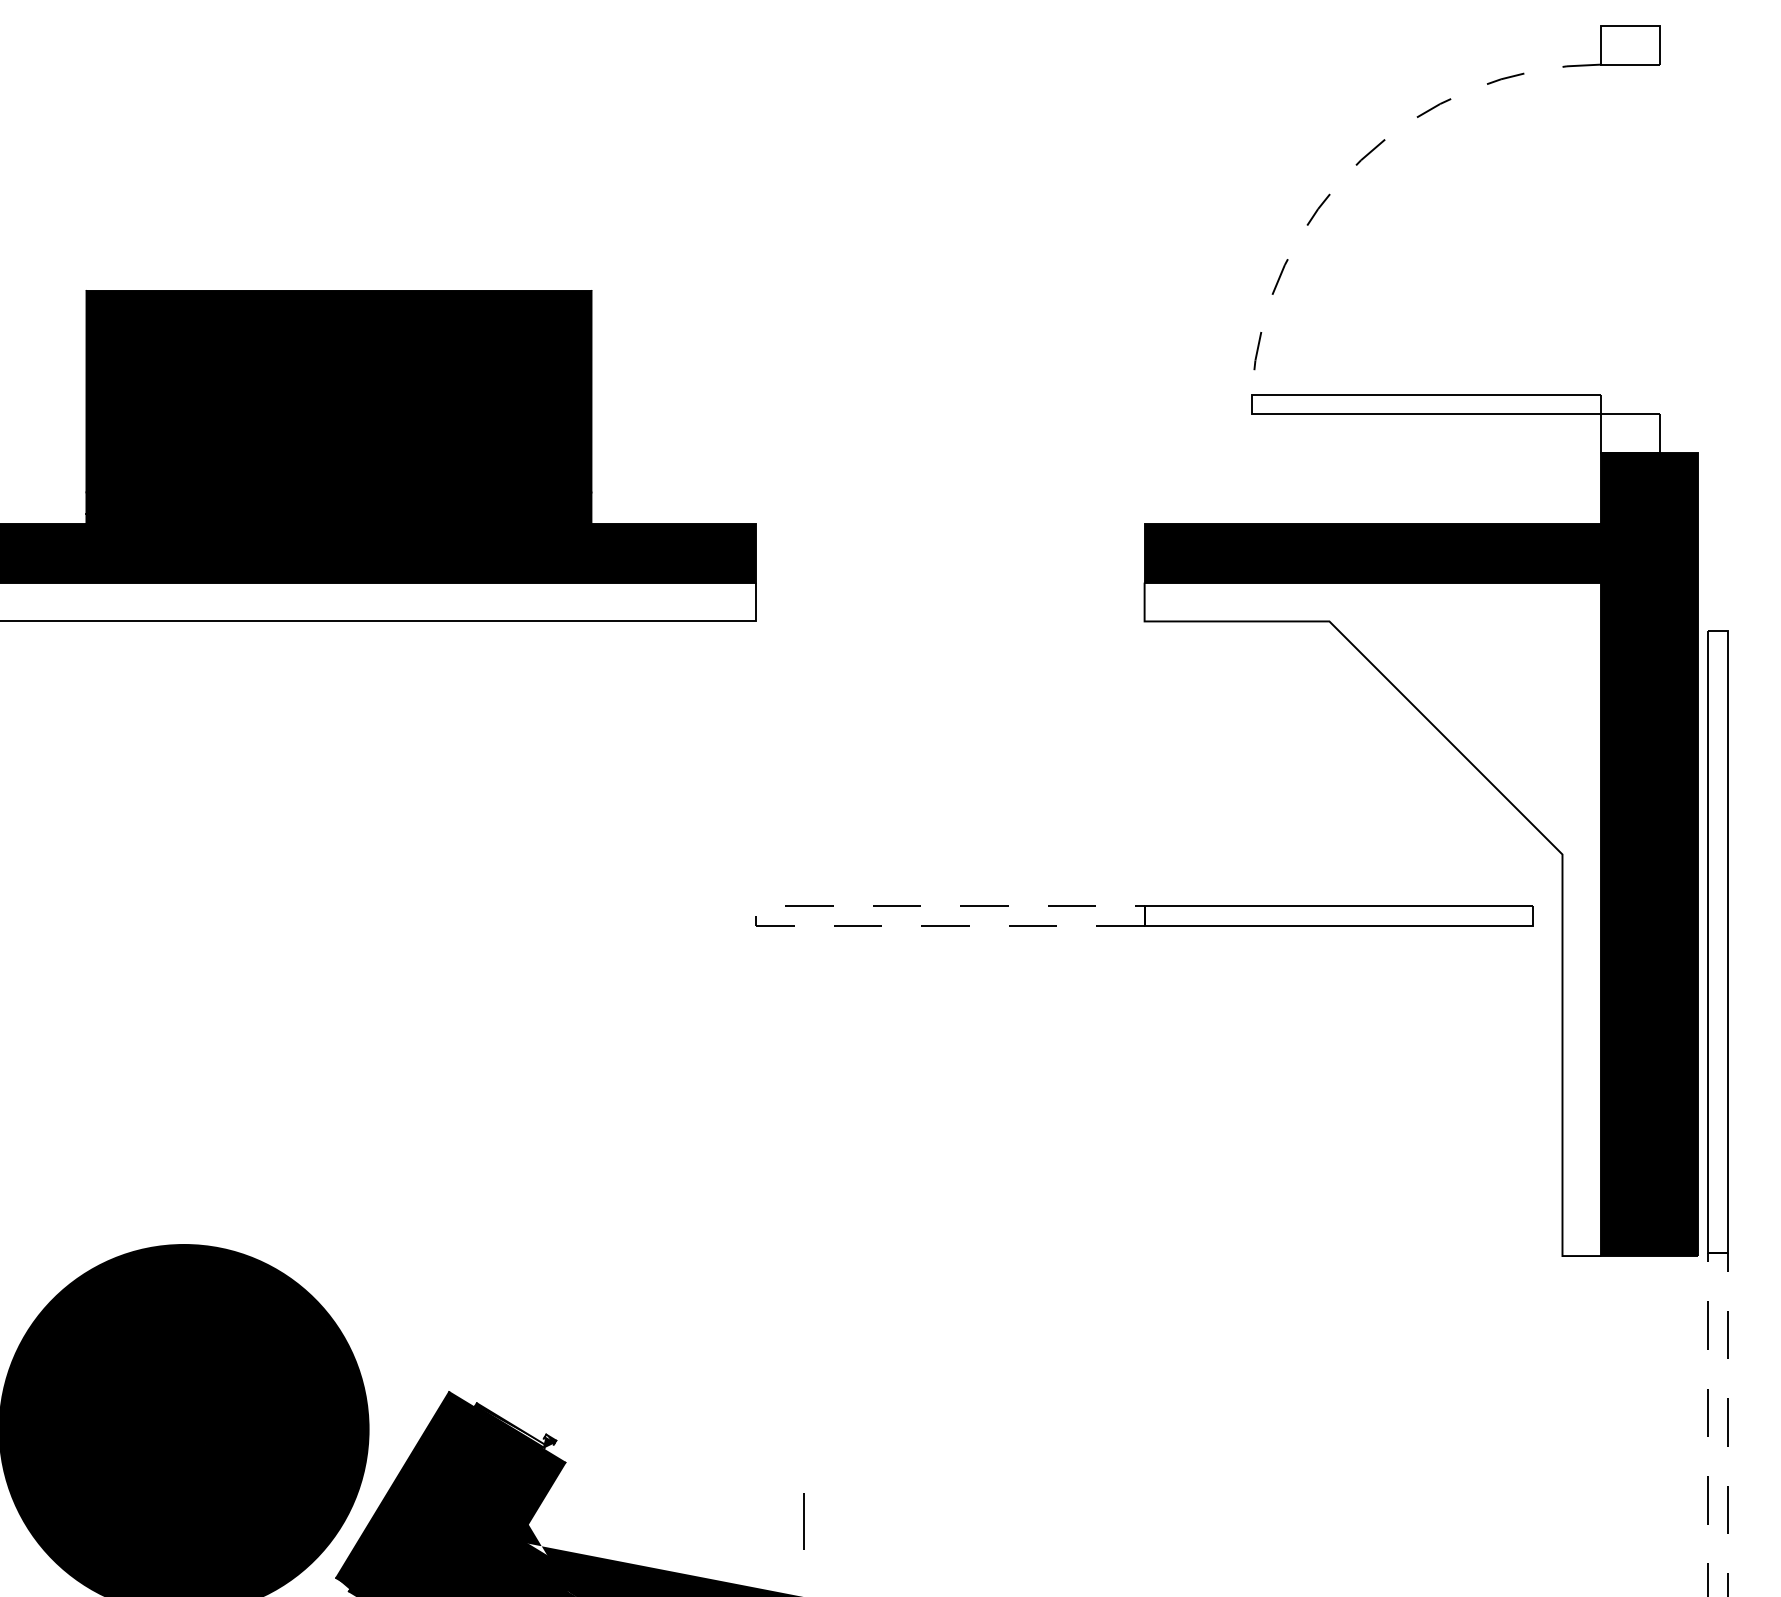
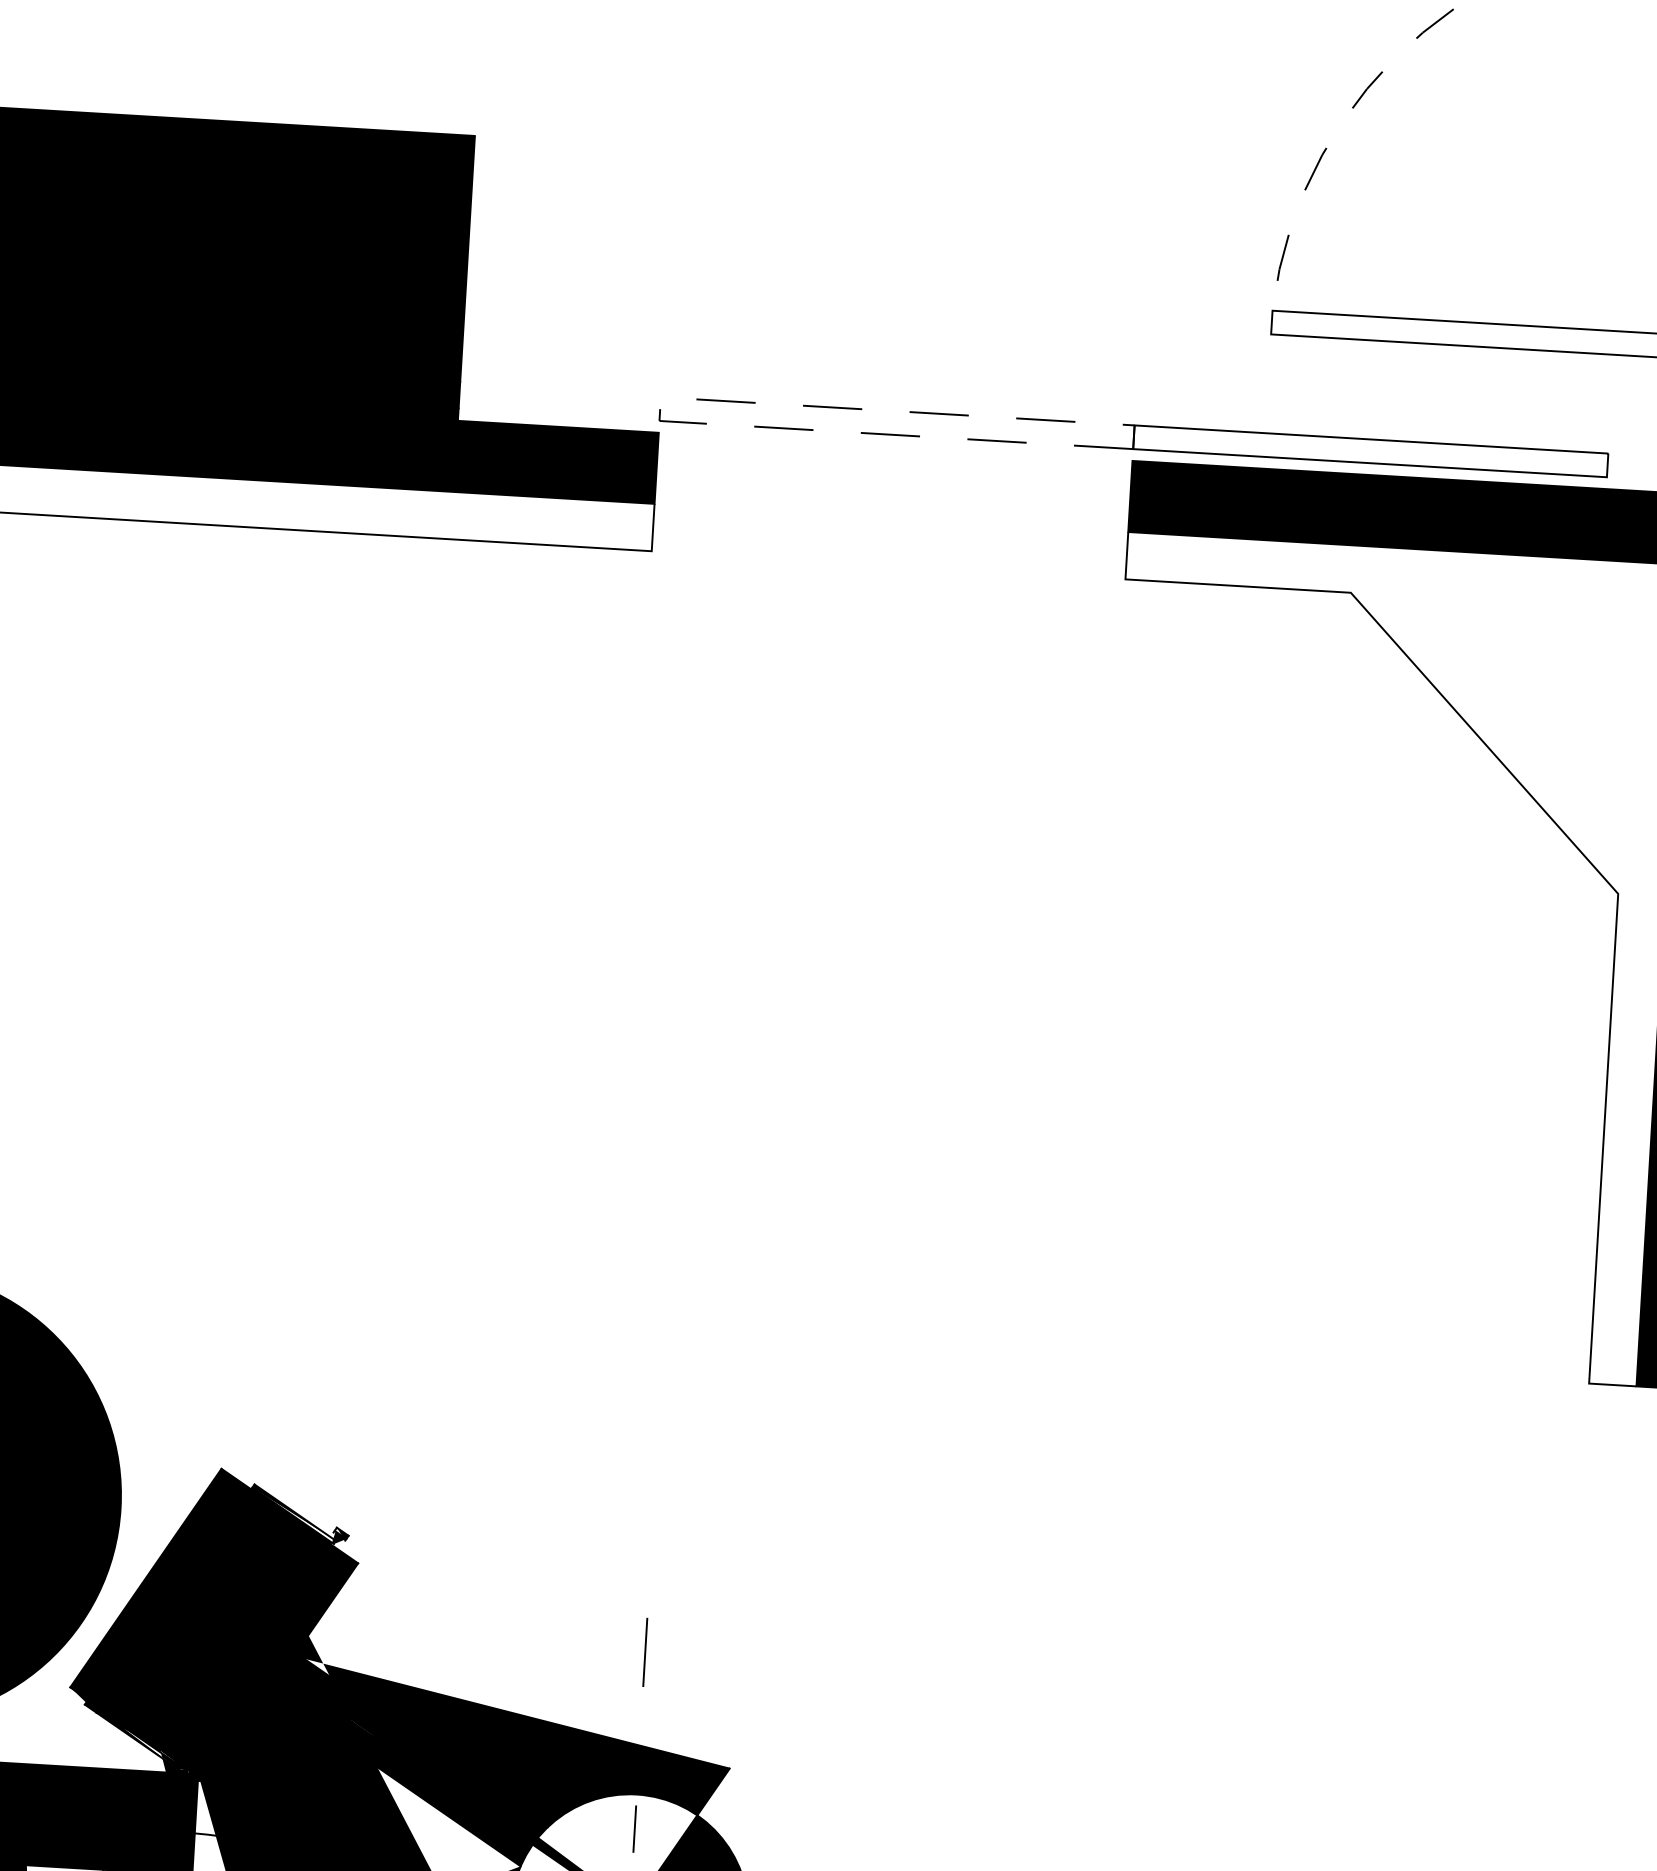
part: (1144, 915) -> (1133, 436), moved

